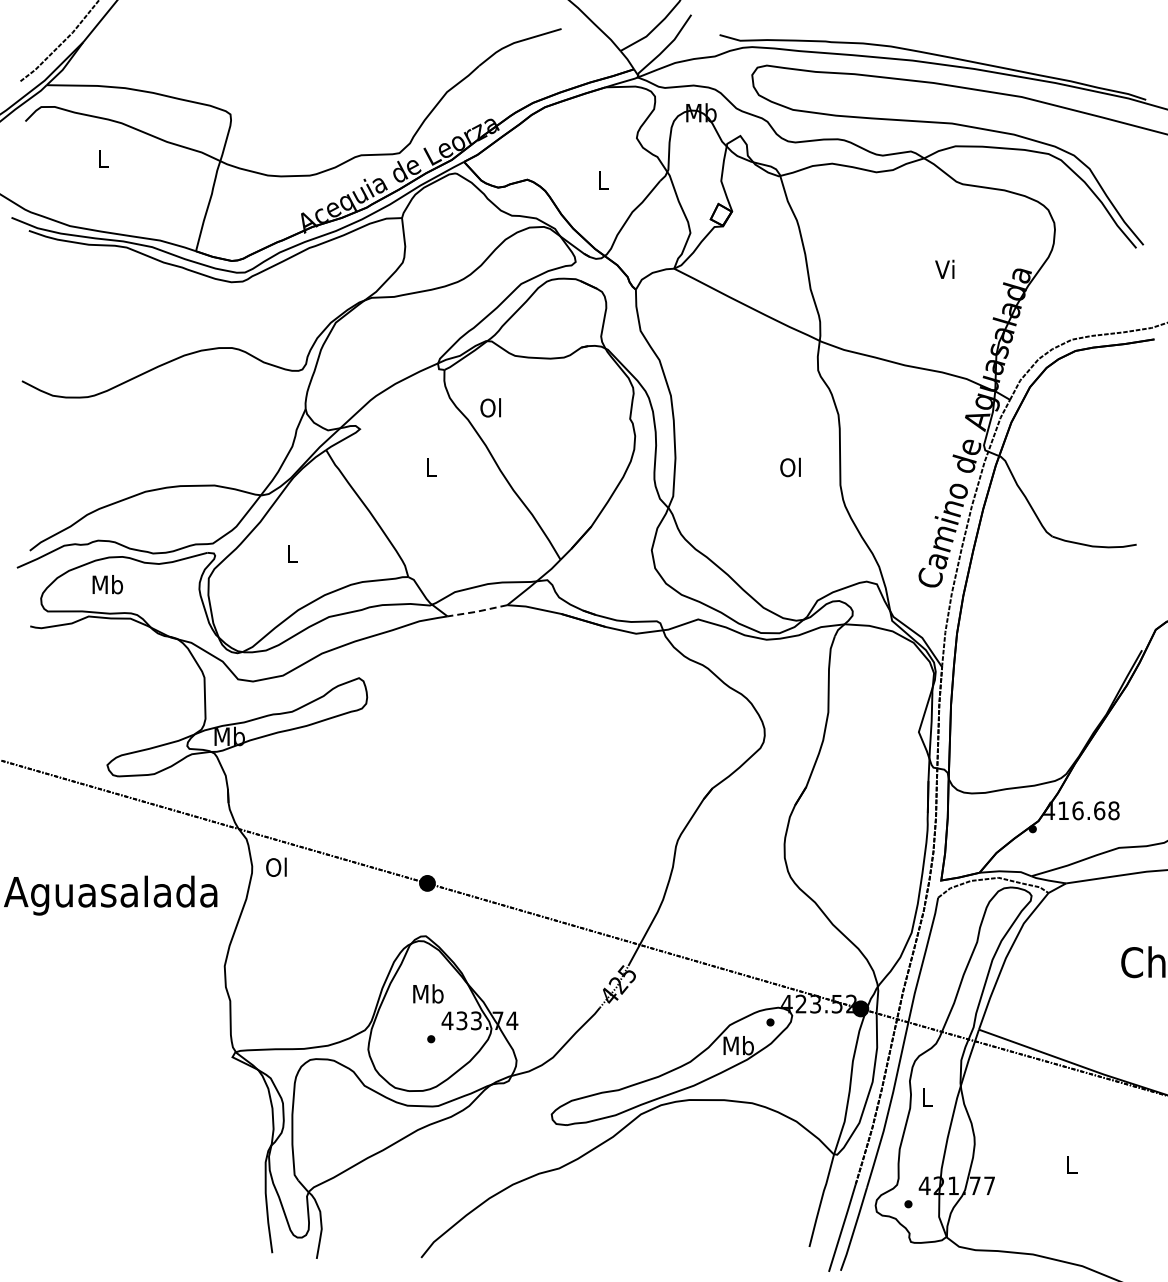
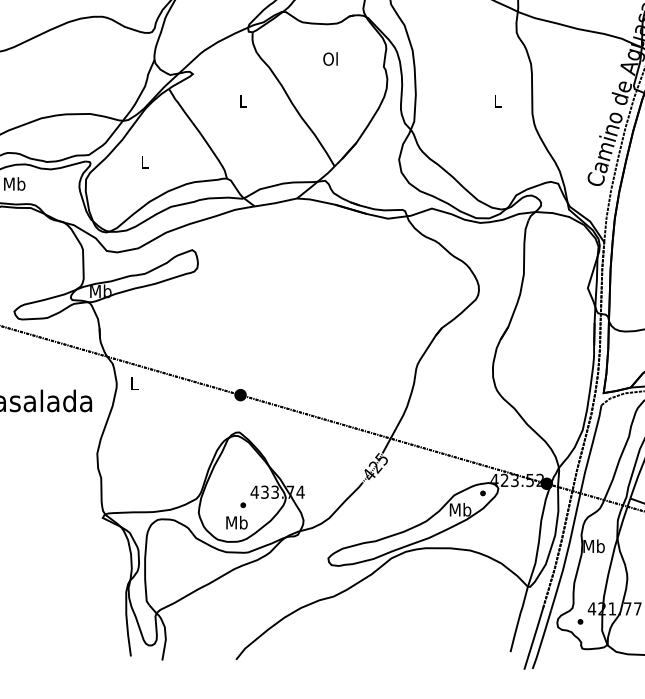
text: (490, 407) -> (330, 58), moved
text: (790, 467) -> (497, 101), Ol -> L
line: (476, 611) -> (275, 202), dashed -> solid
text: (276, 866) -> (133, 383), Ol -> L
text: (428, 993) -> (237, 522), moved
text: (927, 1096) -> (593, 545), L -> Mb

